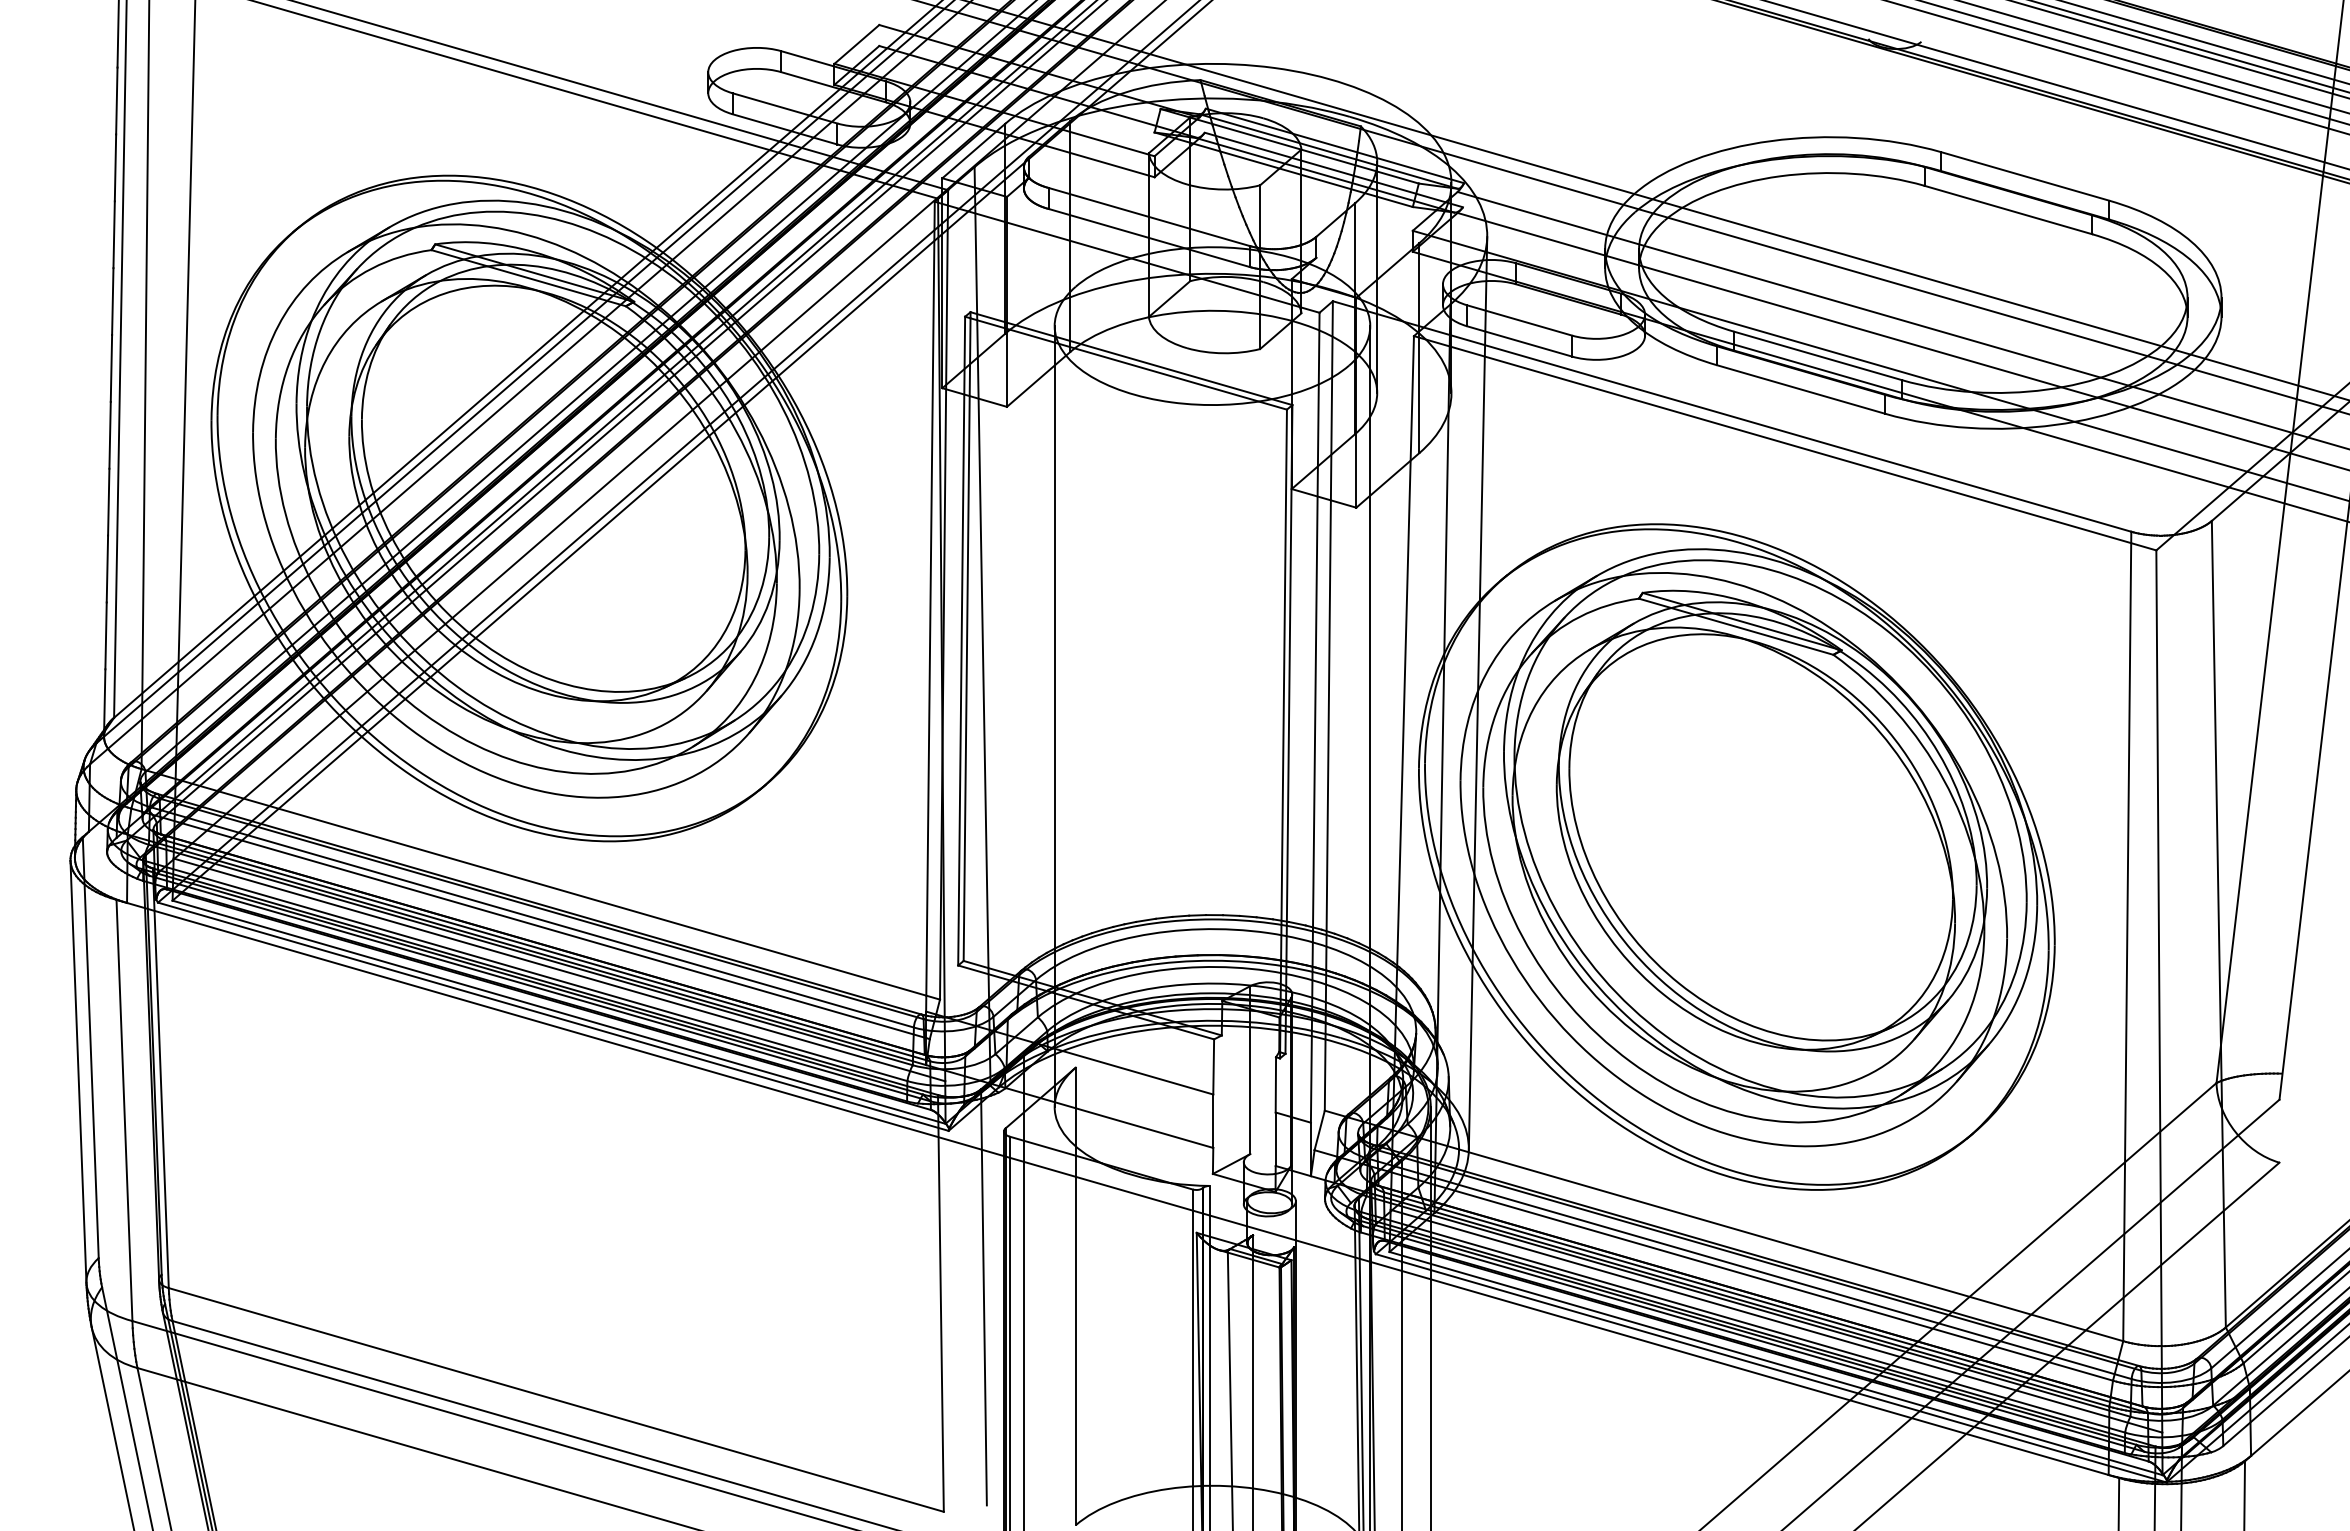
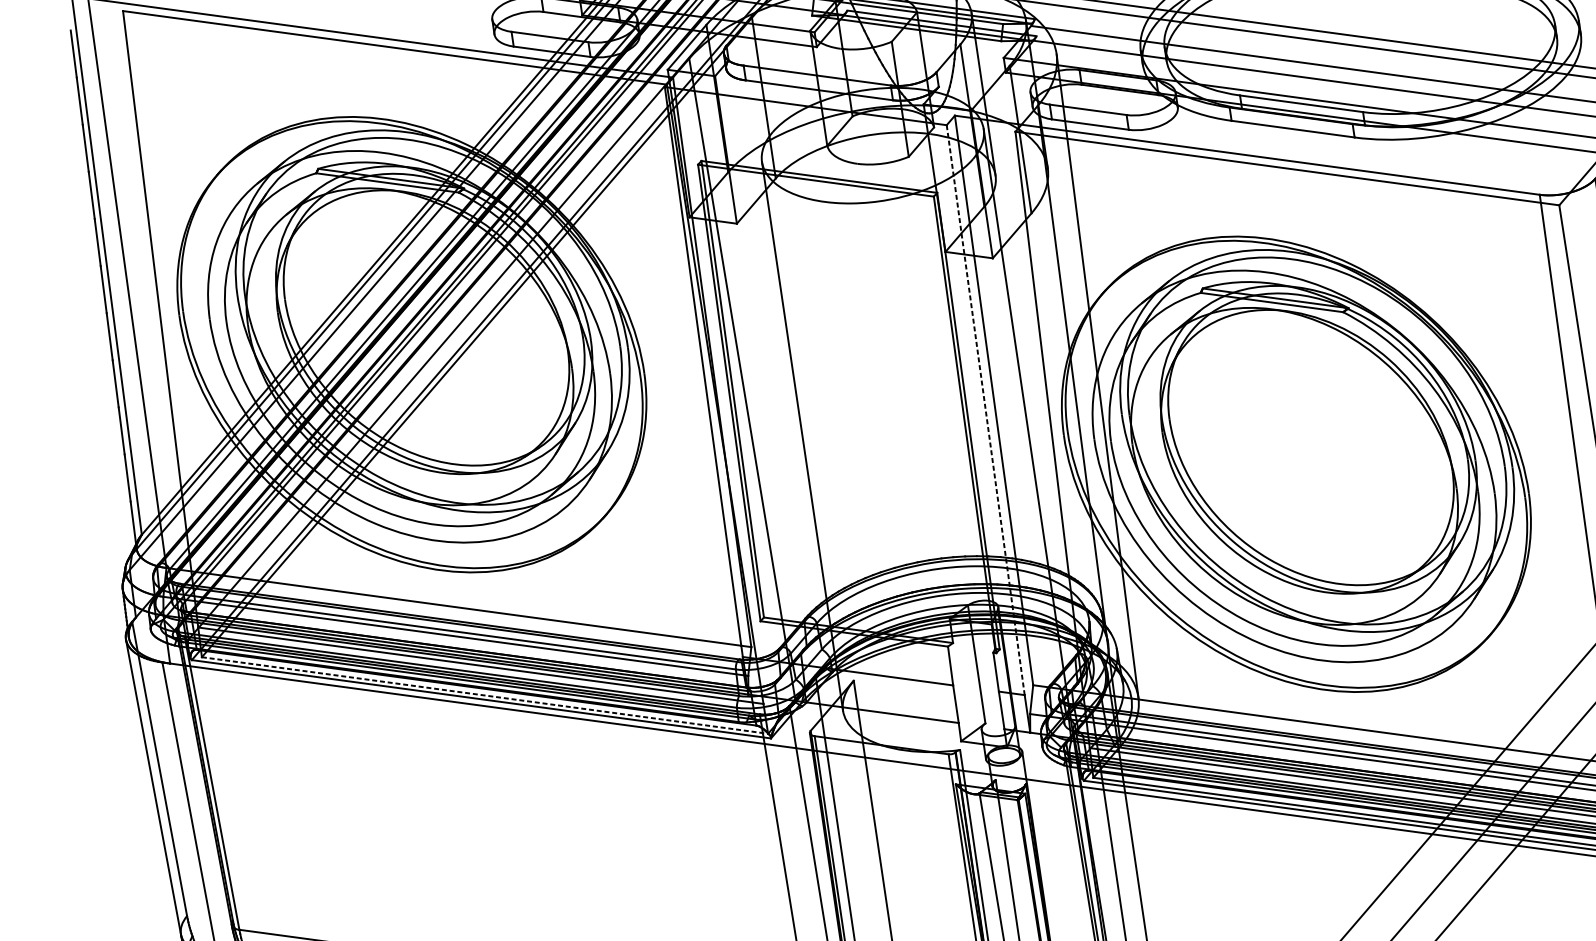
line: (1315, 717) -> (985, 409), solid -> dashed
line: (559, 1012) -> (485, 695), solid -> dashed

